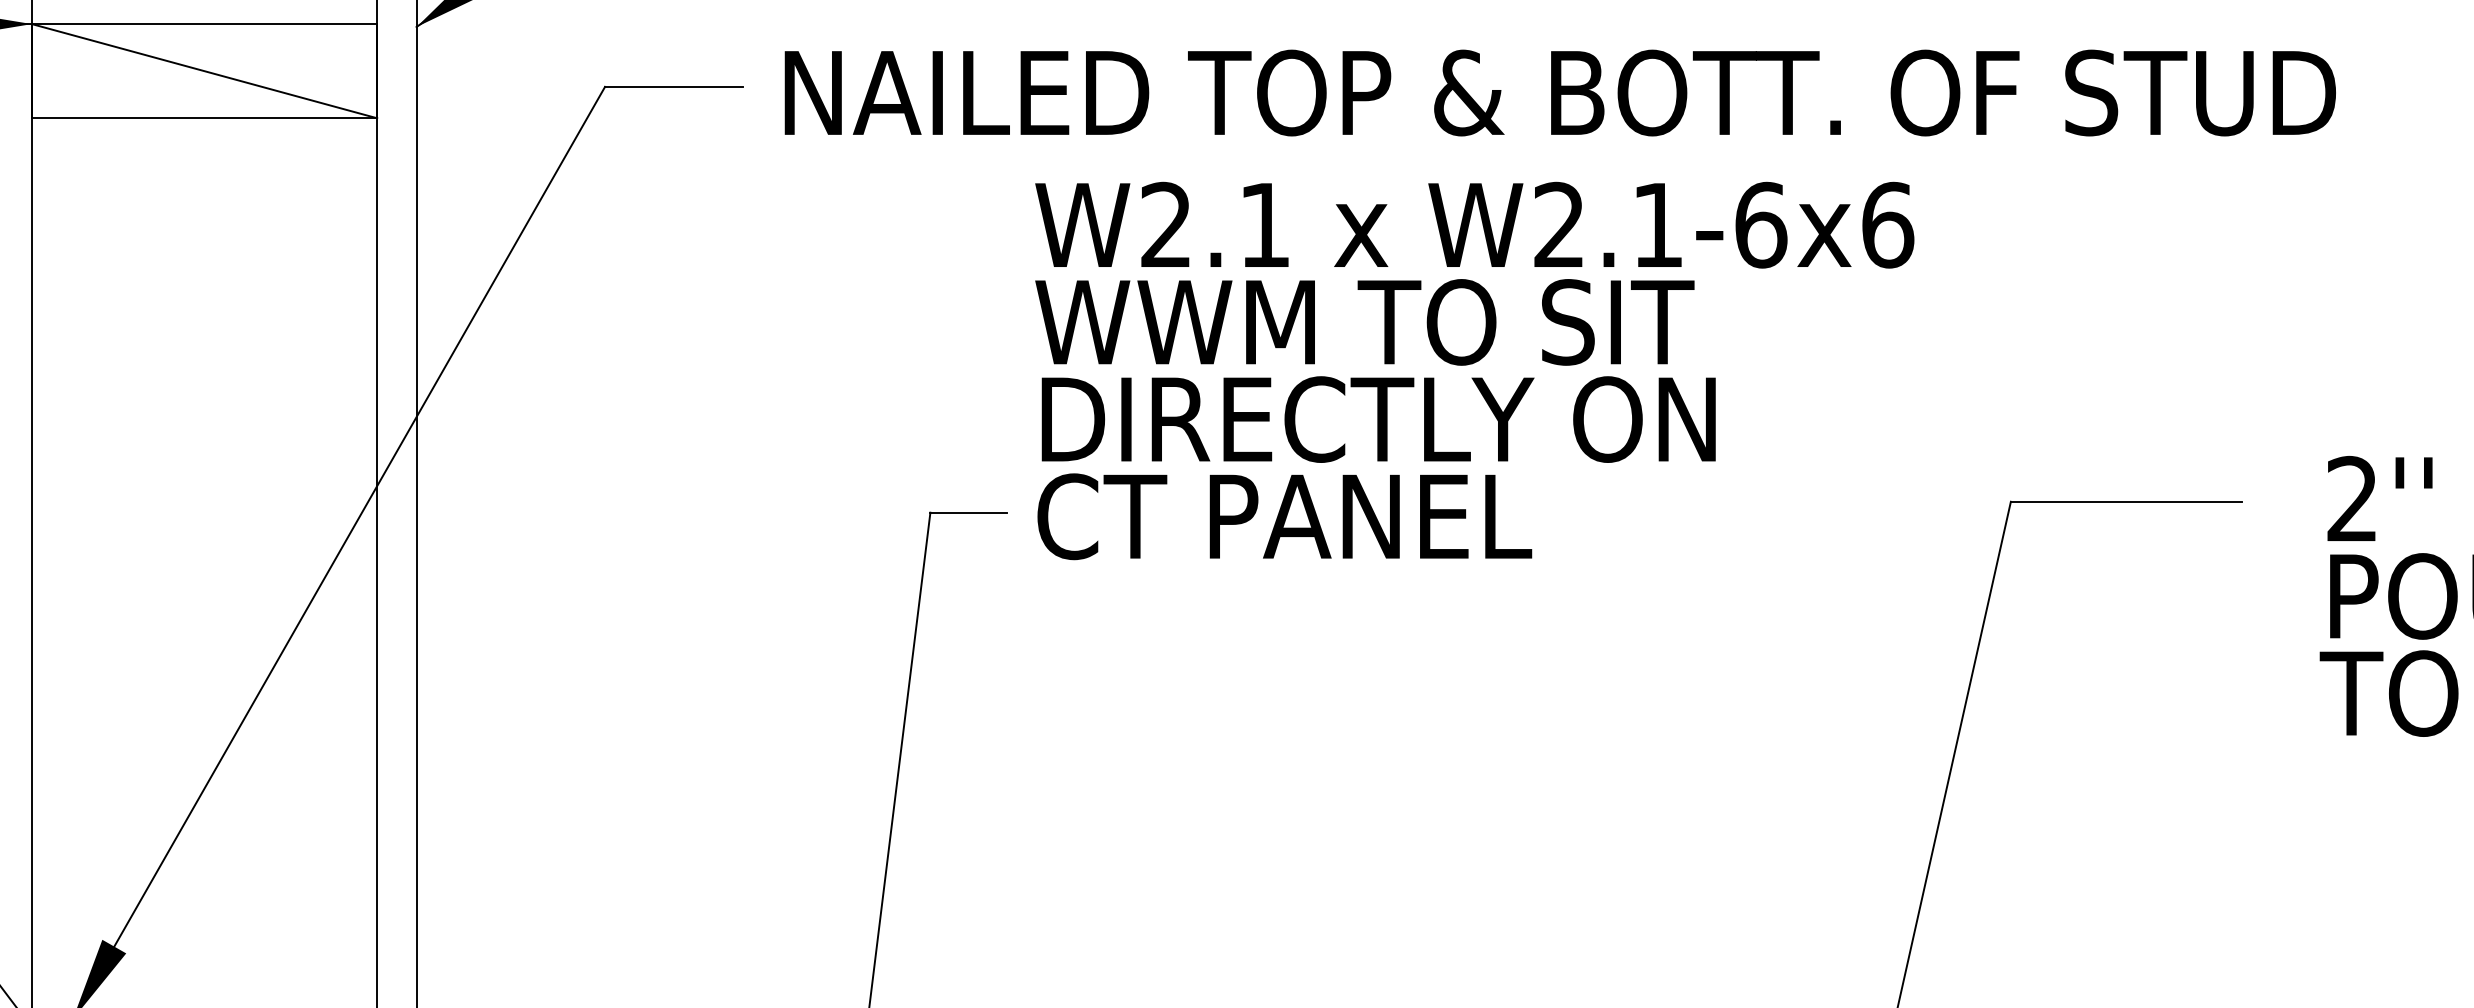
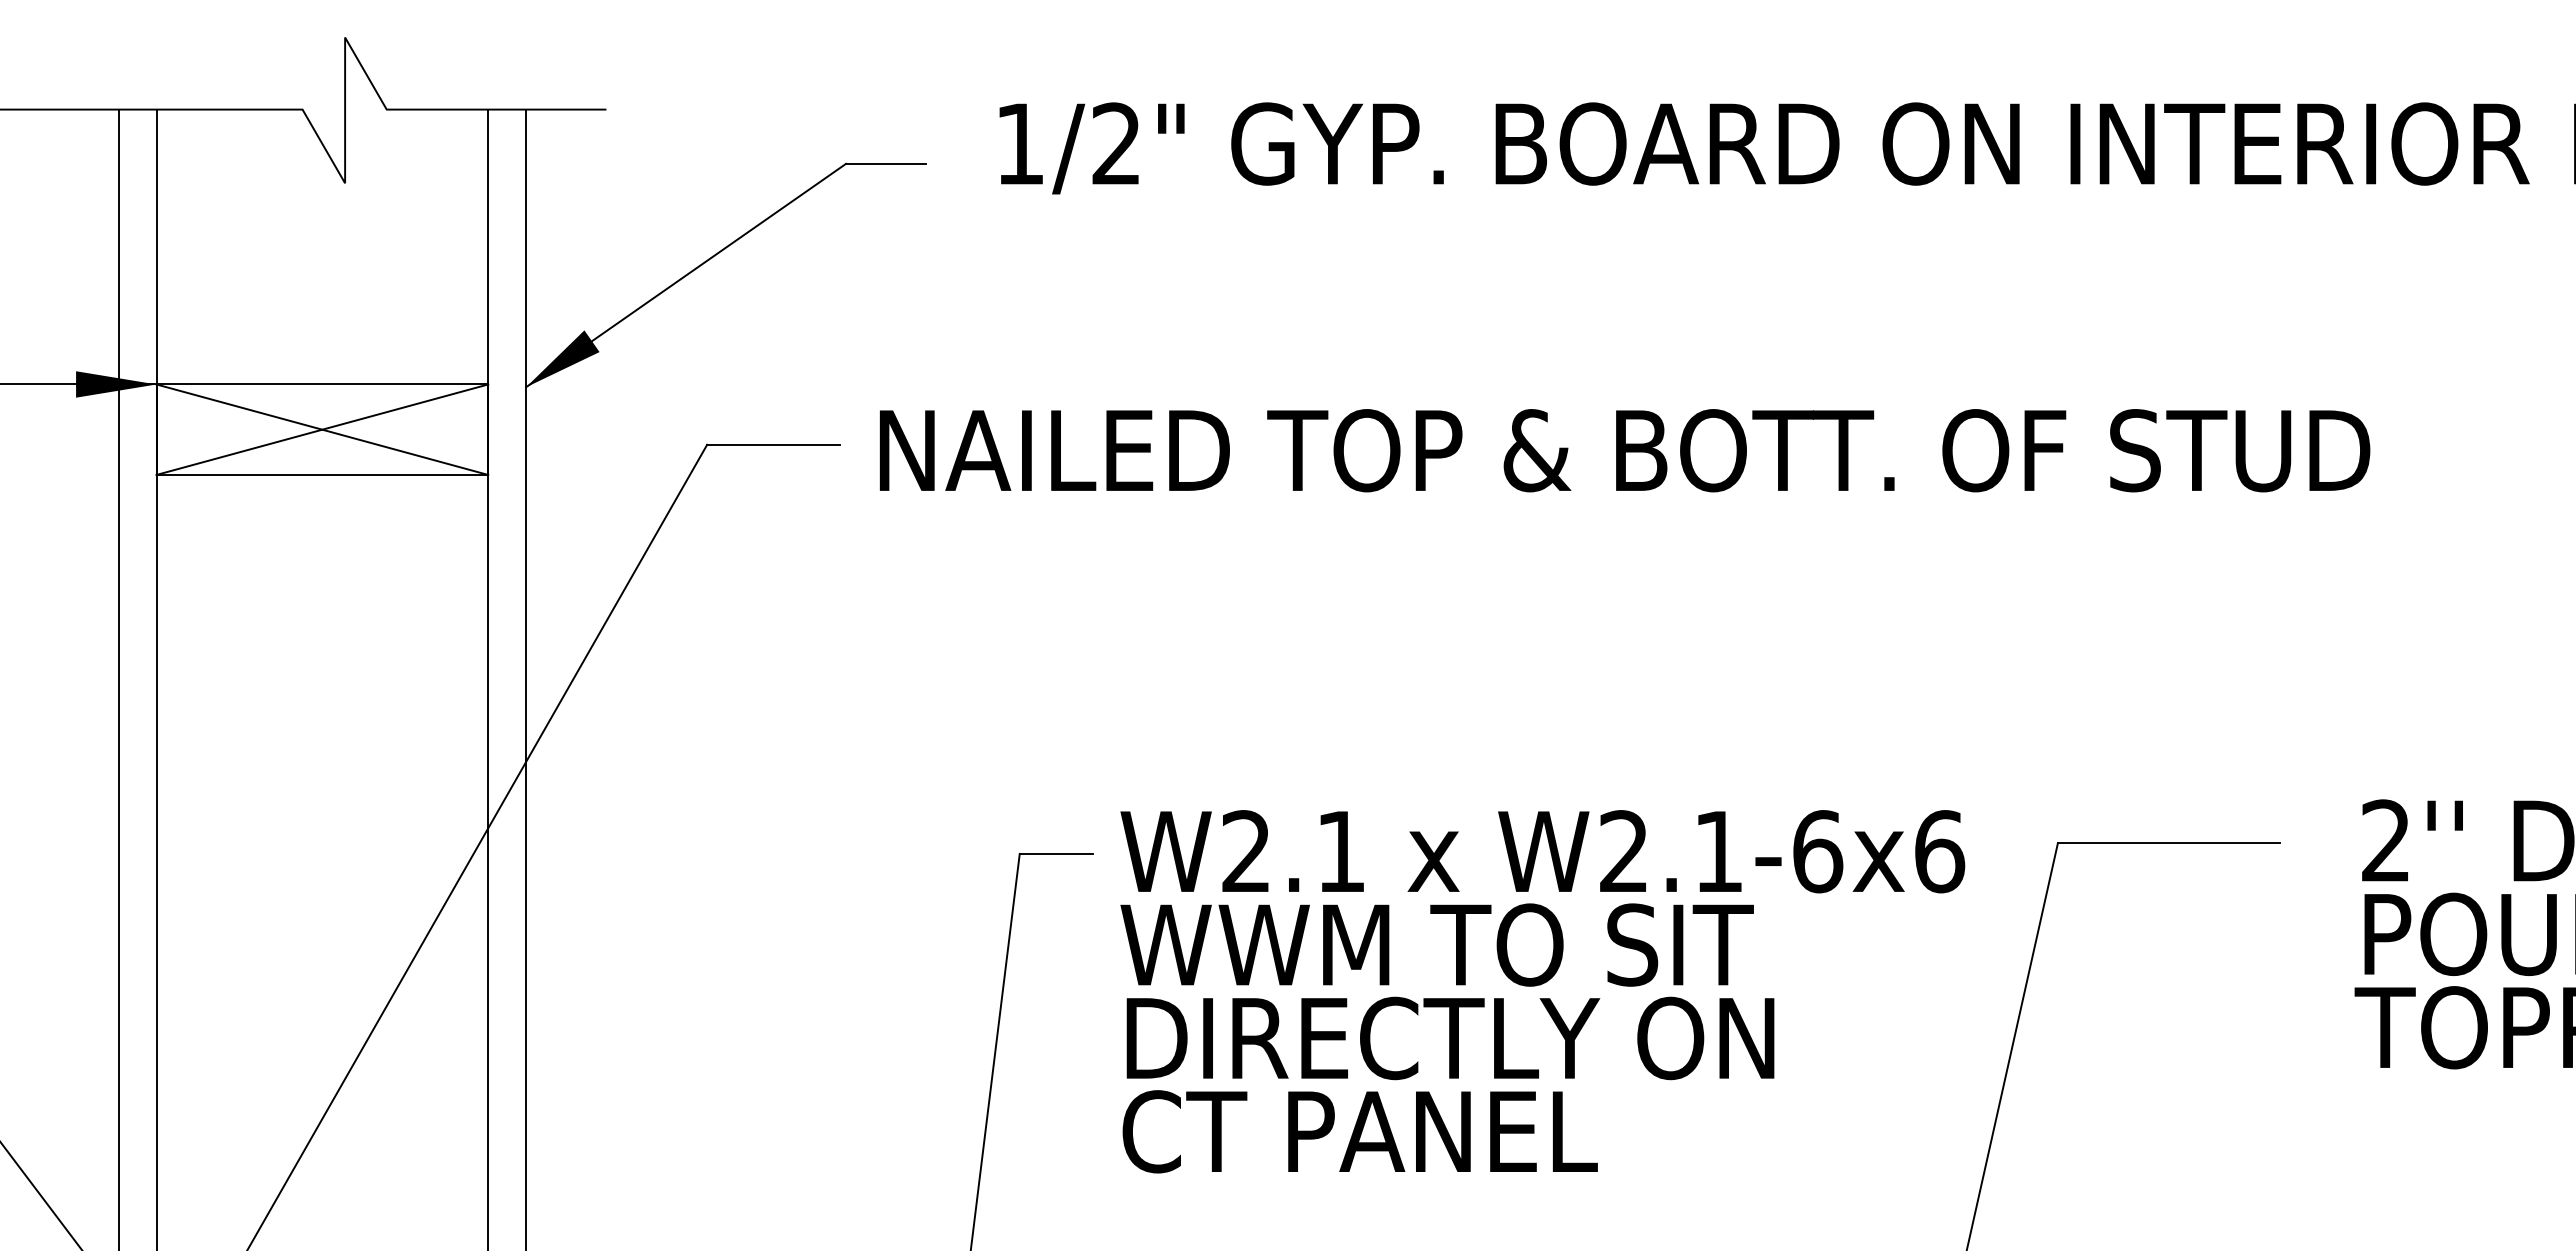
line: (204, 70) -> (322, 429), added
text: (1474, 370) -> (1542, 991), moved

